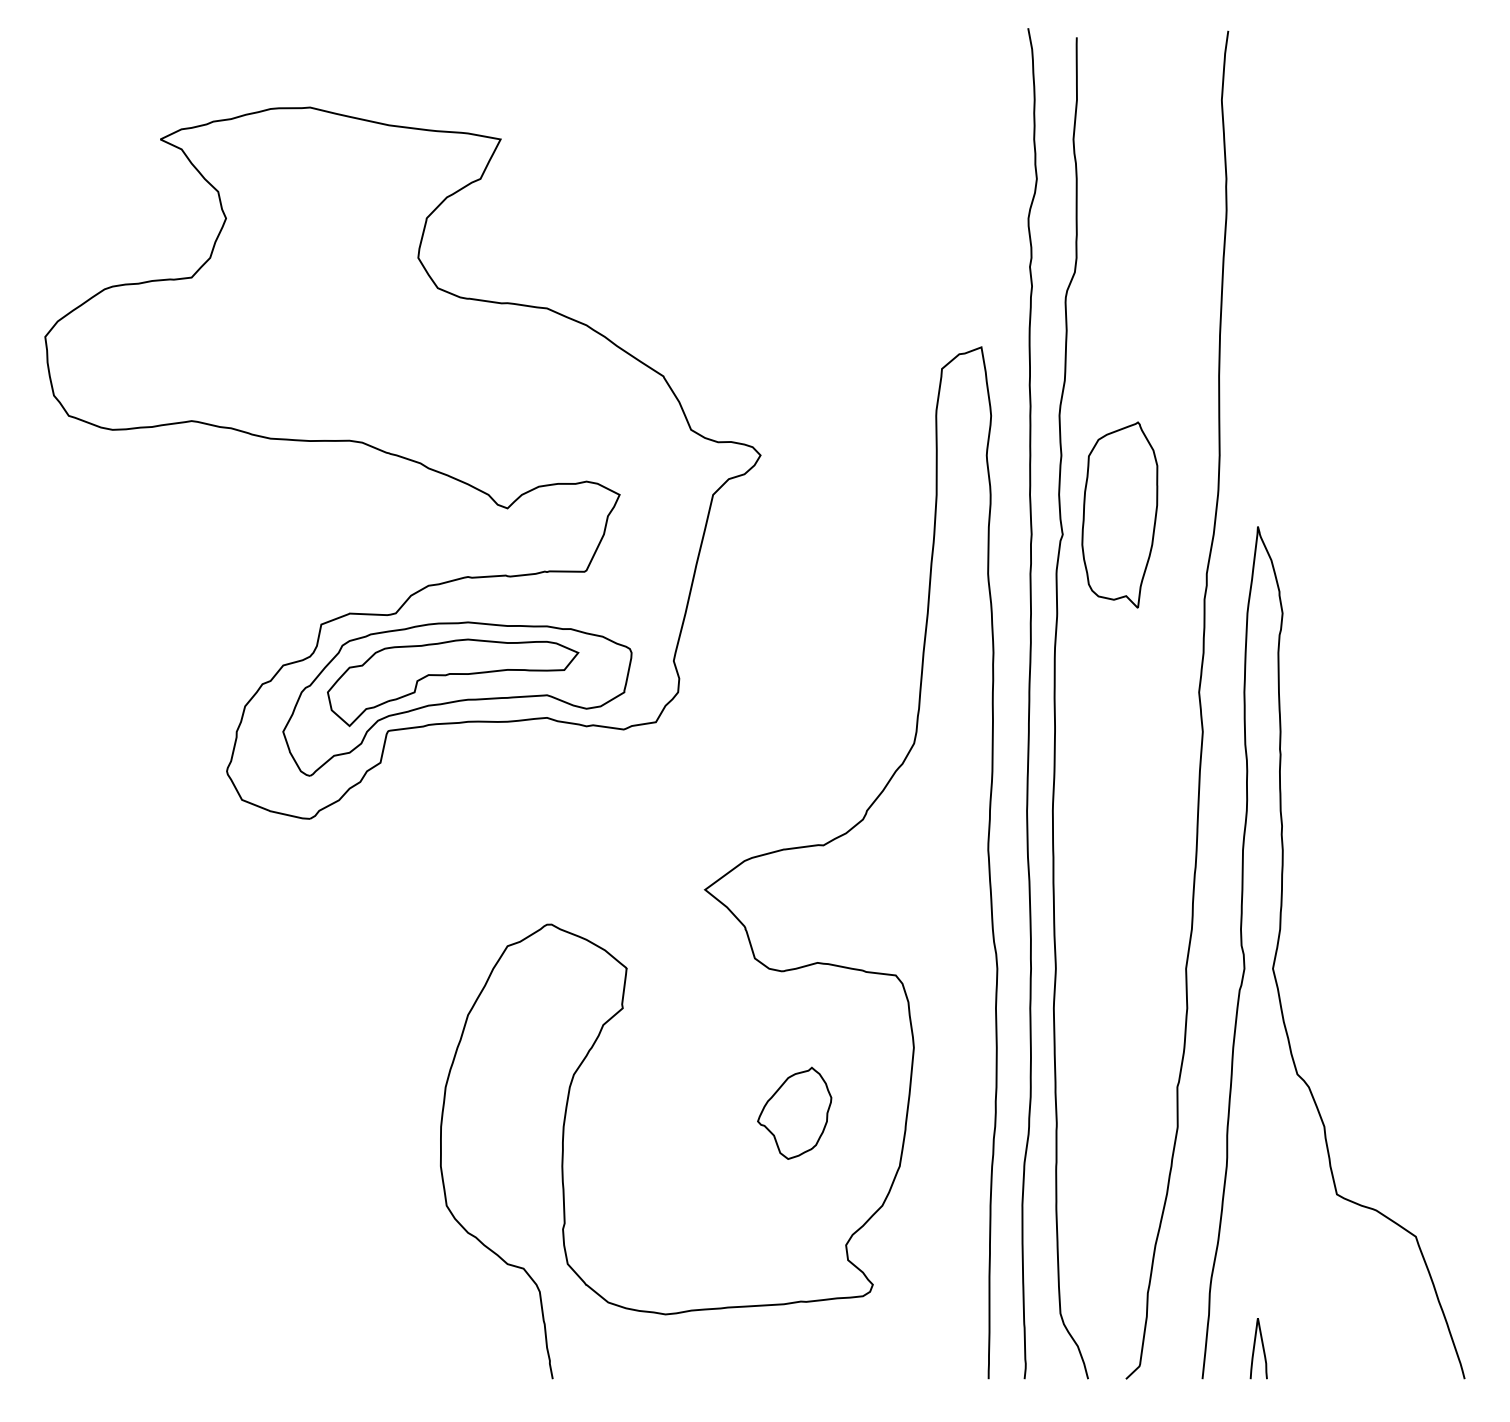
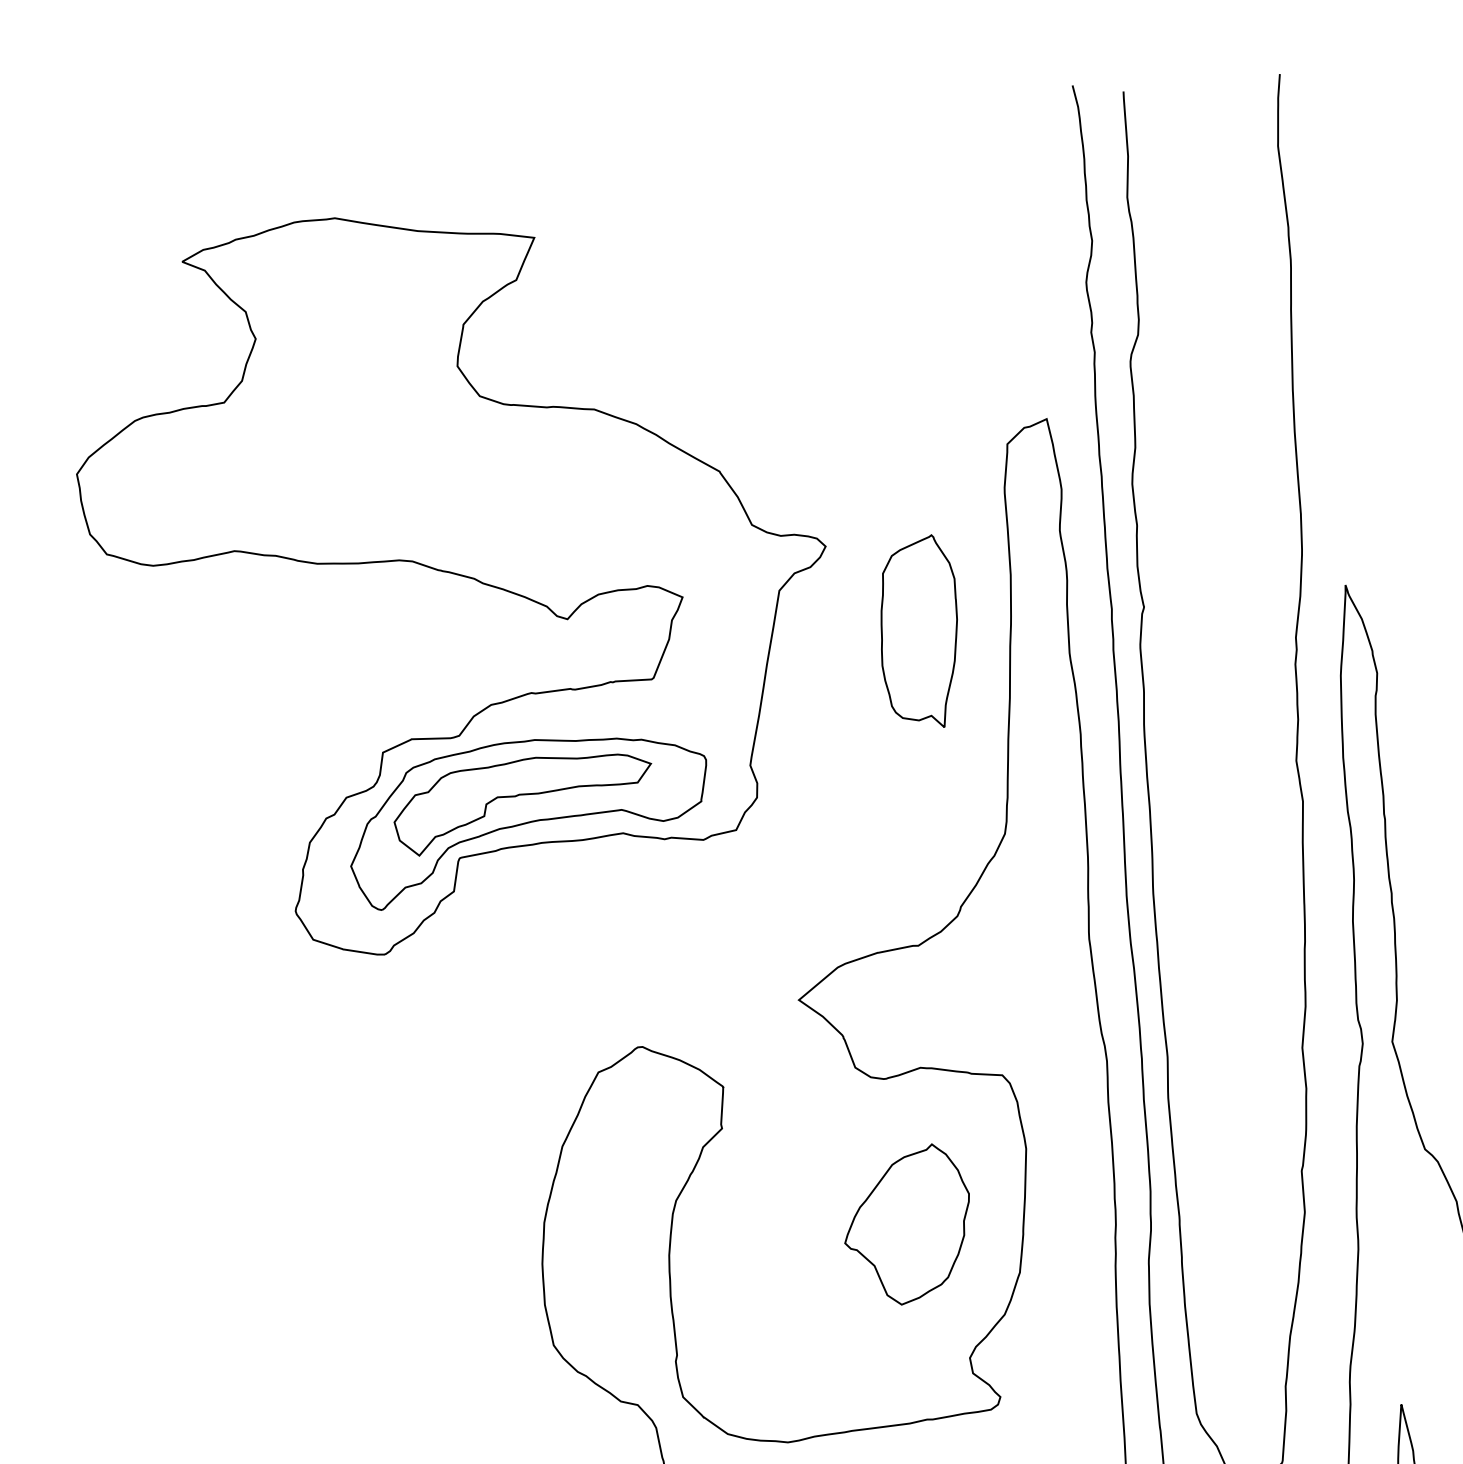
part: (1119, 514) -> (918, 631), moved
part: (794, 1113) -> (907, 1225), size x1.67

